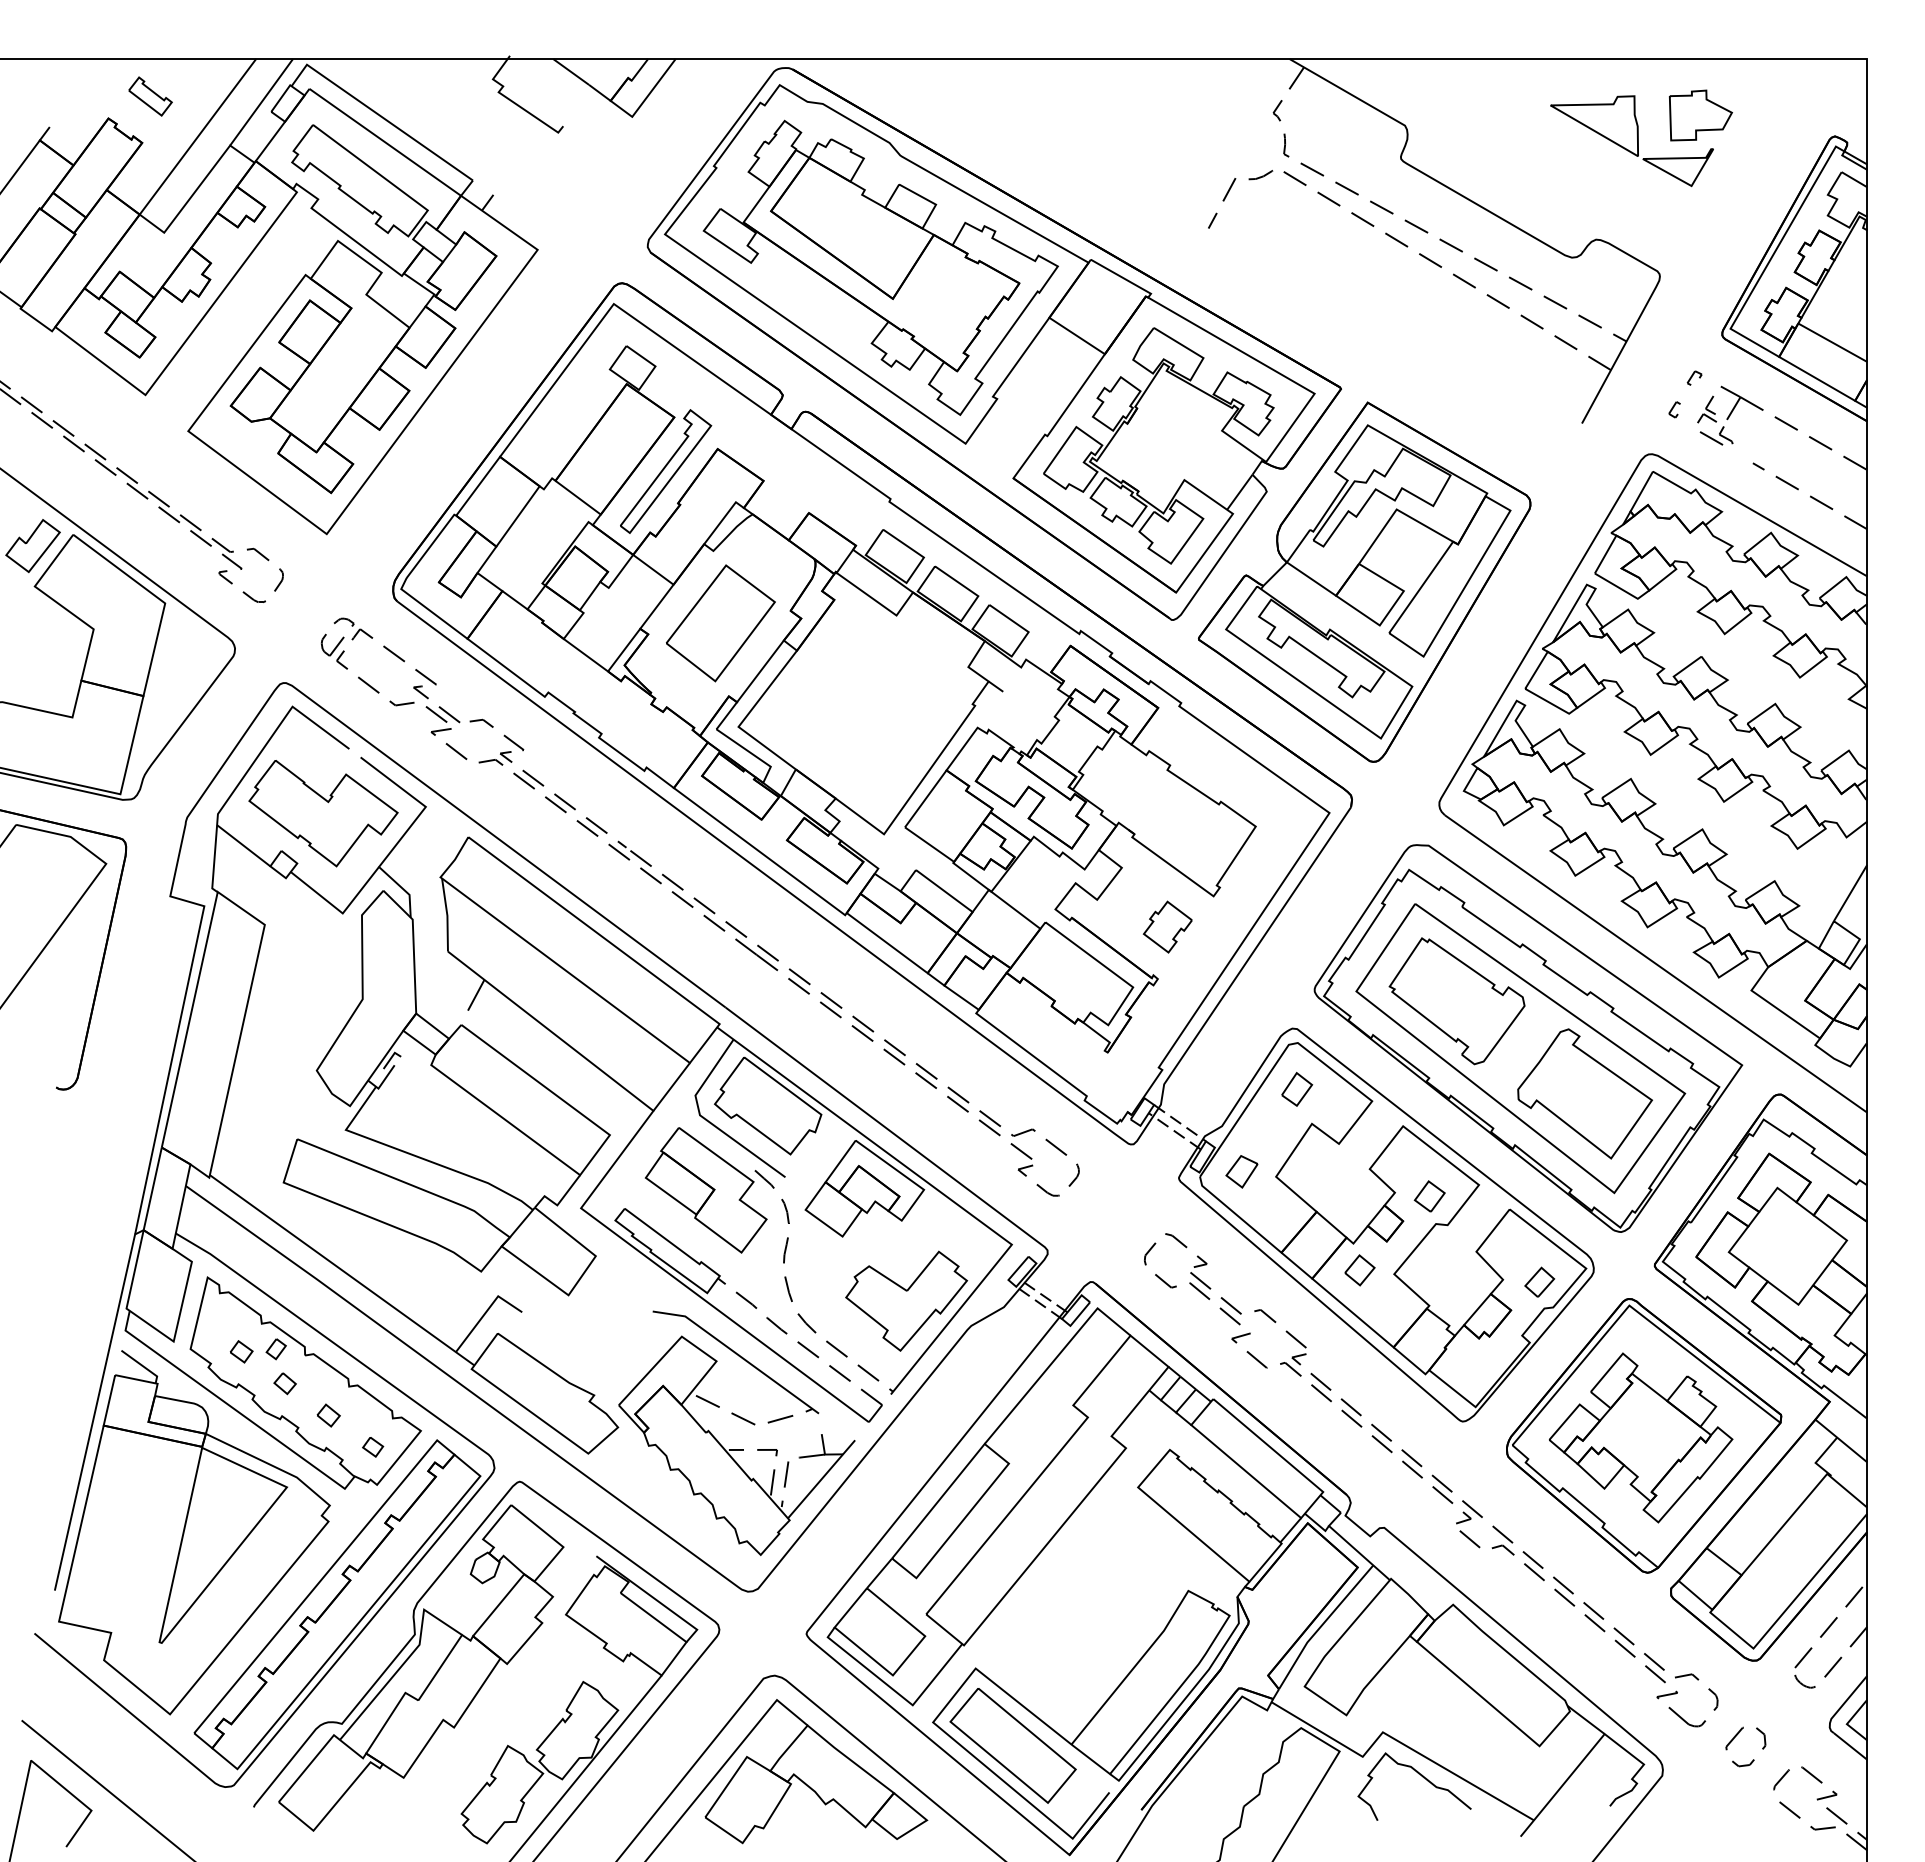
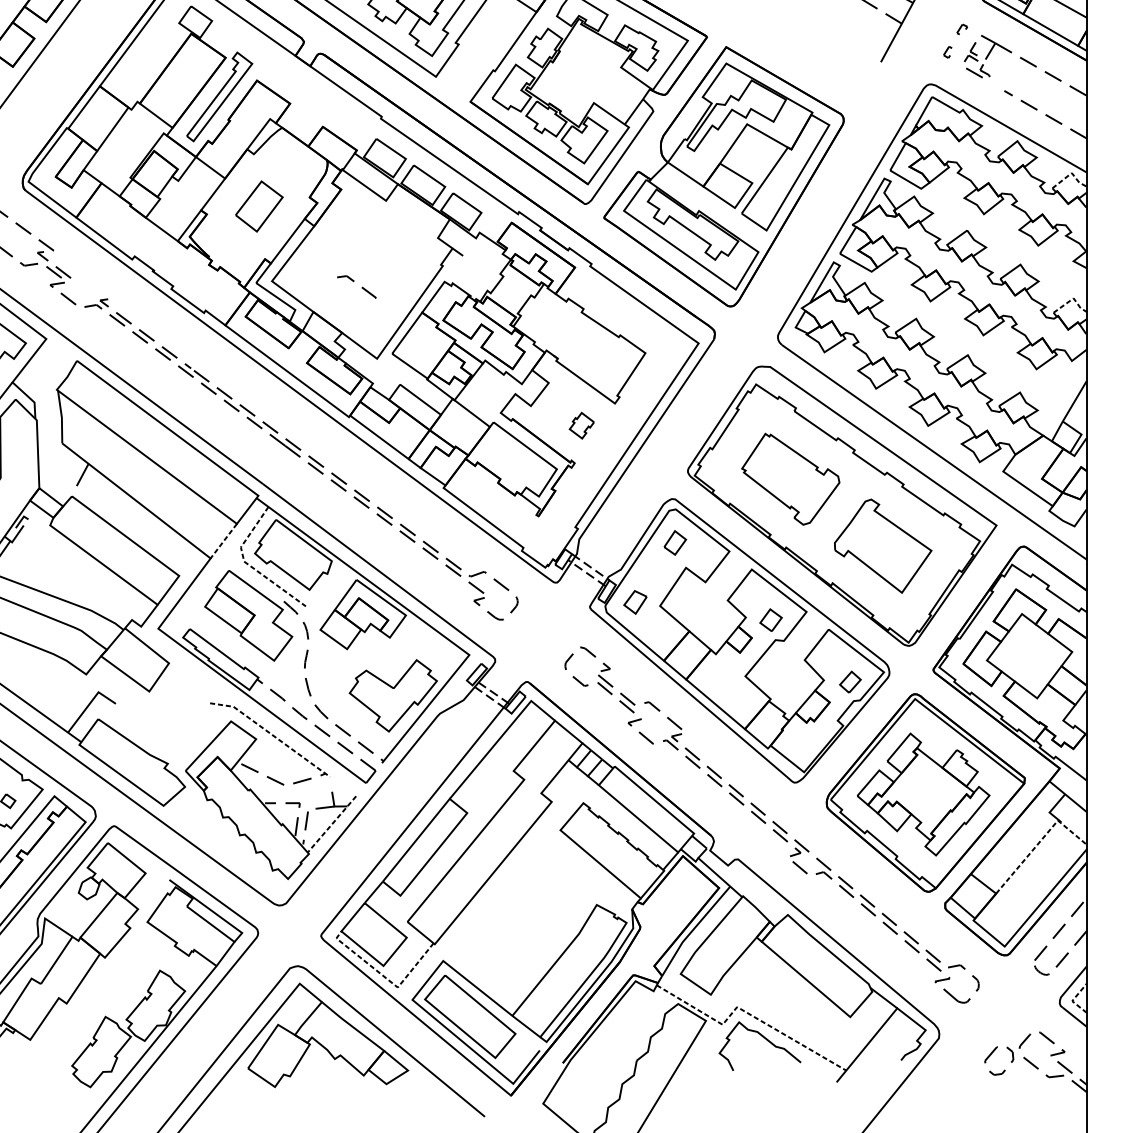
line: (1845, 577) -> (1071, 173), solid -> dashed
part: (720, 623) -> (259, 206), size x0.6
line: (503, 735) -> (361, 287), moved
line: (1847, 751) -> (1072, 298), solid -> dashed
part: (1167, 926) -> (581, 425), size x0.7
part: (1520, 1048) -> (836, 513), removed
line: (671, 1087) -> (223, 541), solid -> dashed
line: (706, 1119) -> (248, 564), solid -> dashed
part: (1359, 1270) -> (720, 673), removed
line: (738, 1355) -> (272, 735), solid -> dashed
line: (821, 1479) -> (331, 824), solid -> dashed
line: (1802, 1503) -> (1040, 841), solid -> dashed
line: (895, 1691) -> (385, 977), solid -> dashed
line: (1848, 1721) -> (1073, 999), solid -> dashed
line: (1397, 1740) -> (747, 1012), solid -> dashed
part: (1733, 1740) -> (990, 1056), moved

